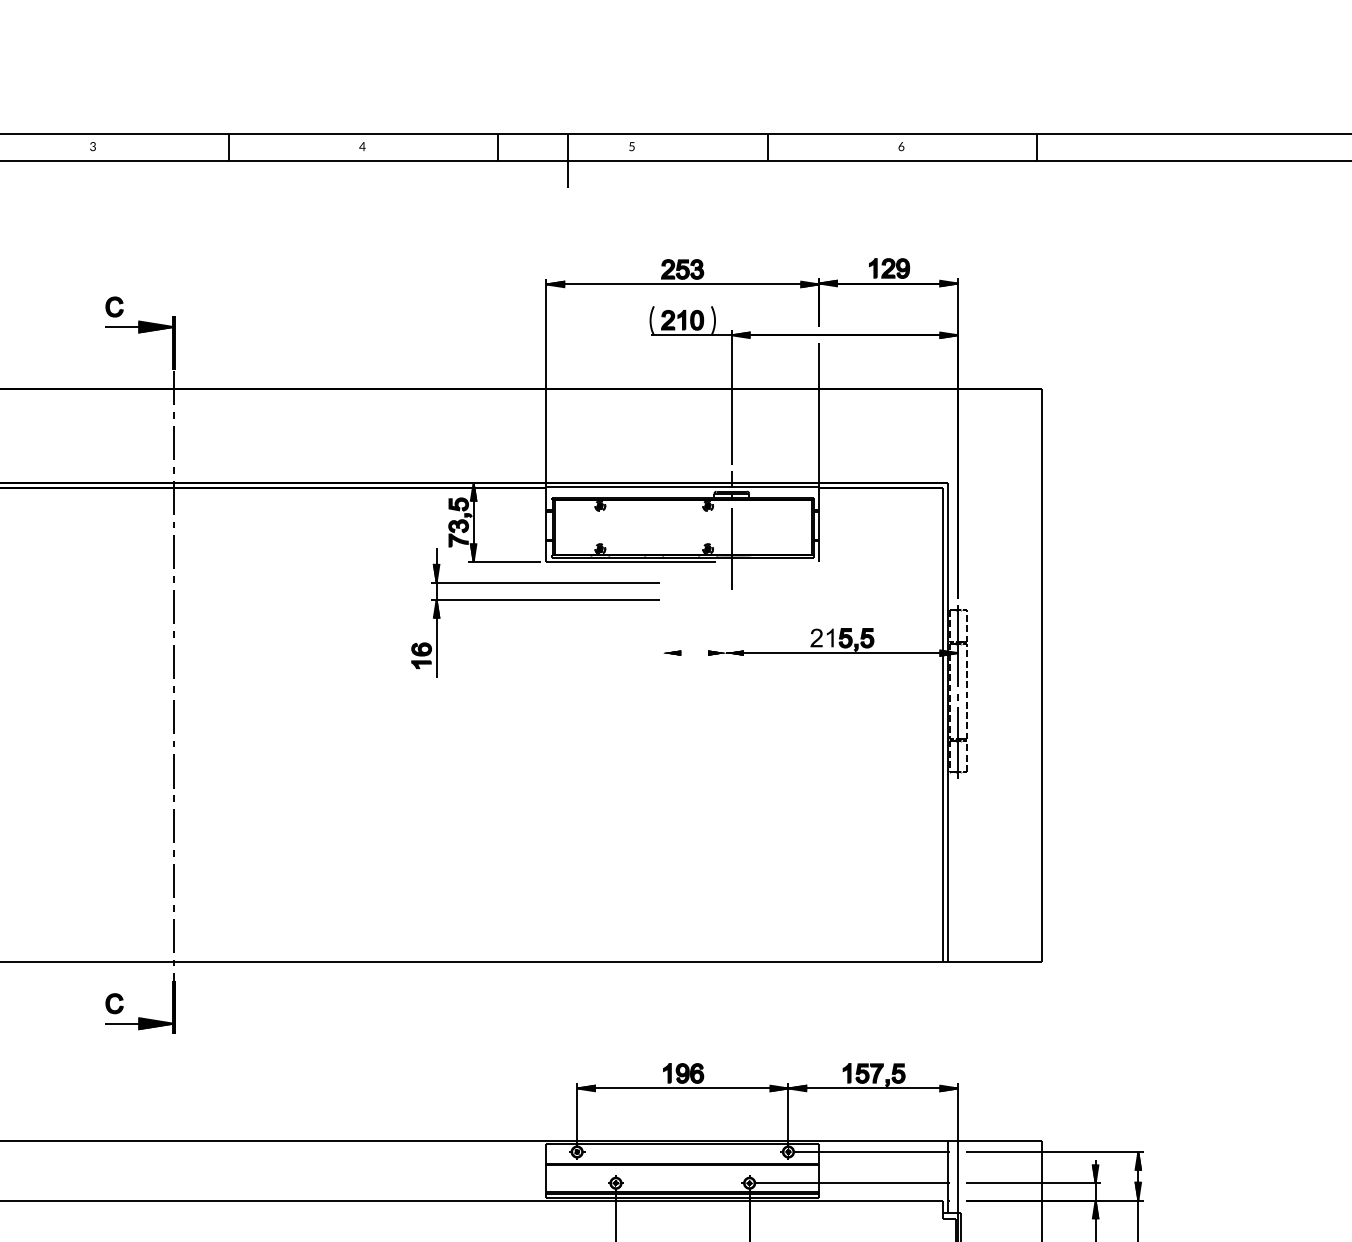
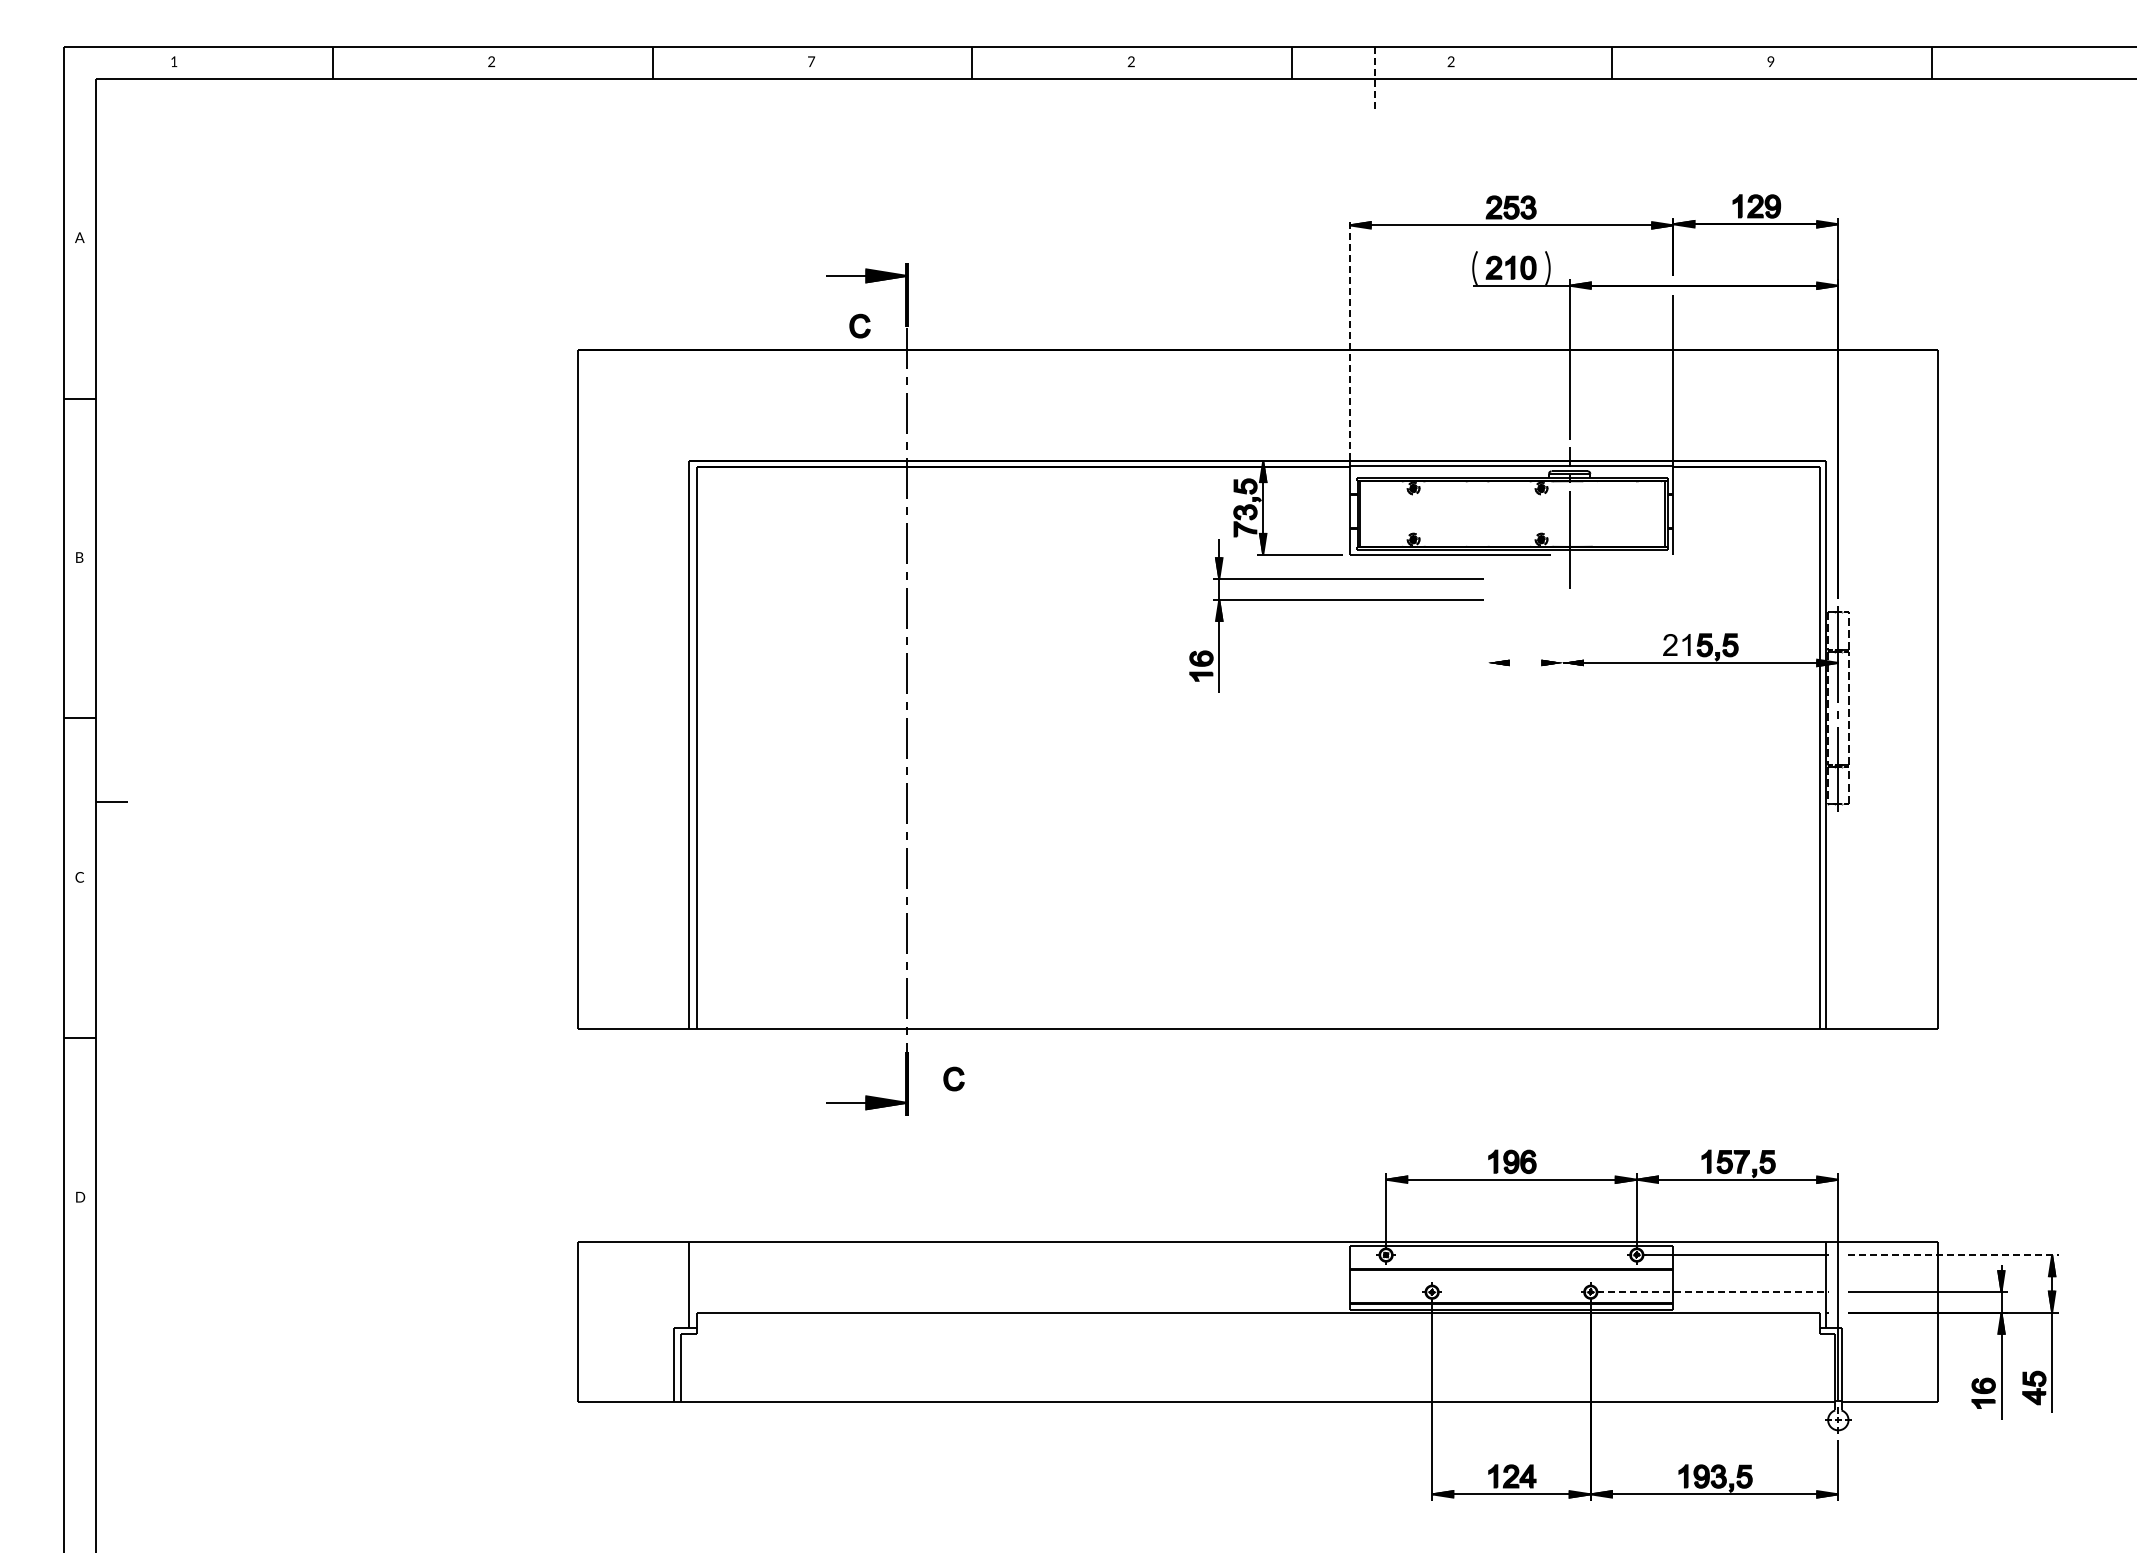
text: (93, 146) -> (811, 61), 3 -> 7
text: (362, 146) -> (1131, 61), 4 -> 2
text: (631, 146) -> (1450, 61), 5 -> 2
text: (901, 146) -> (1770, 61), 6 -> 9
line: (568, 160) -> (1375, 78), solid -> dashed
part: (114, 306) -> (859, 325), moved
line: (546, 379) -> (1349, 338), solid -> dashed
part: (114, 1003) -> (953, 1078), moved
line: (1055, 1152) -> (1953, 1255), solid -> dashed
line: (853, 1183) -> (1713, 1292), solid -> dashed

